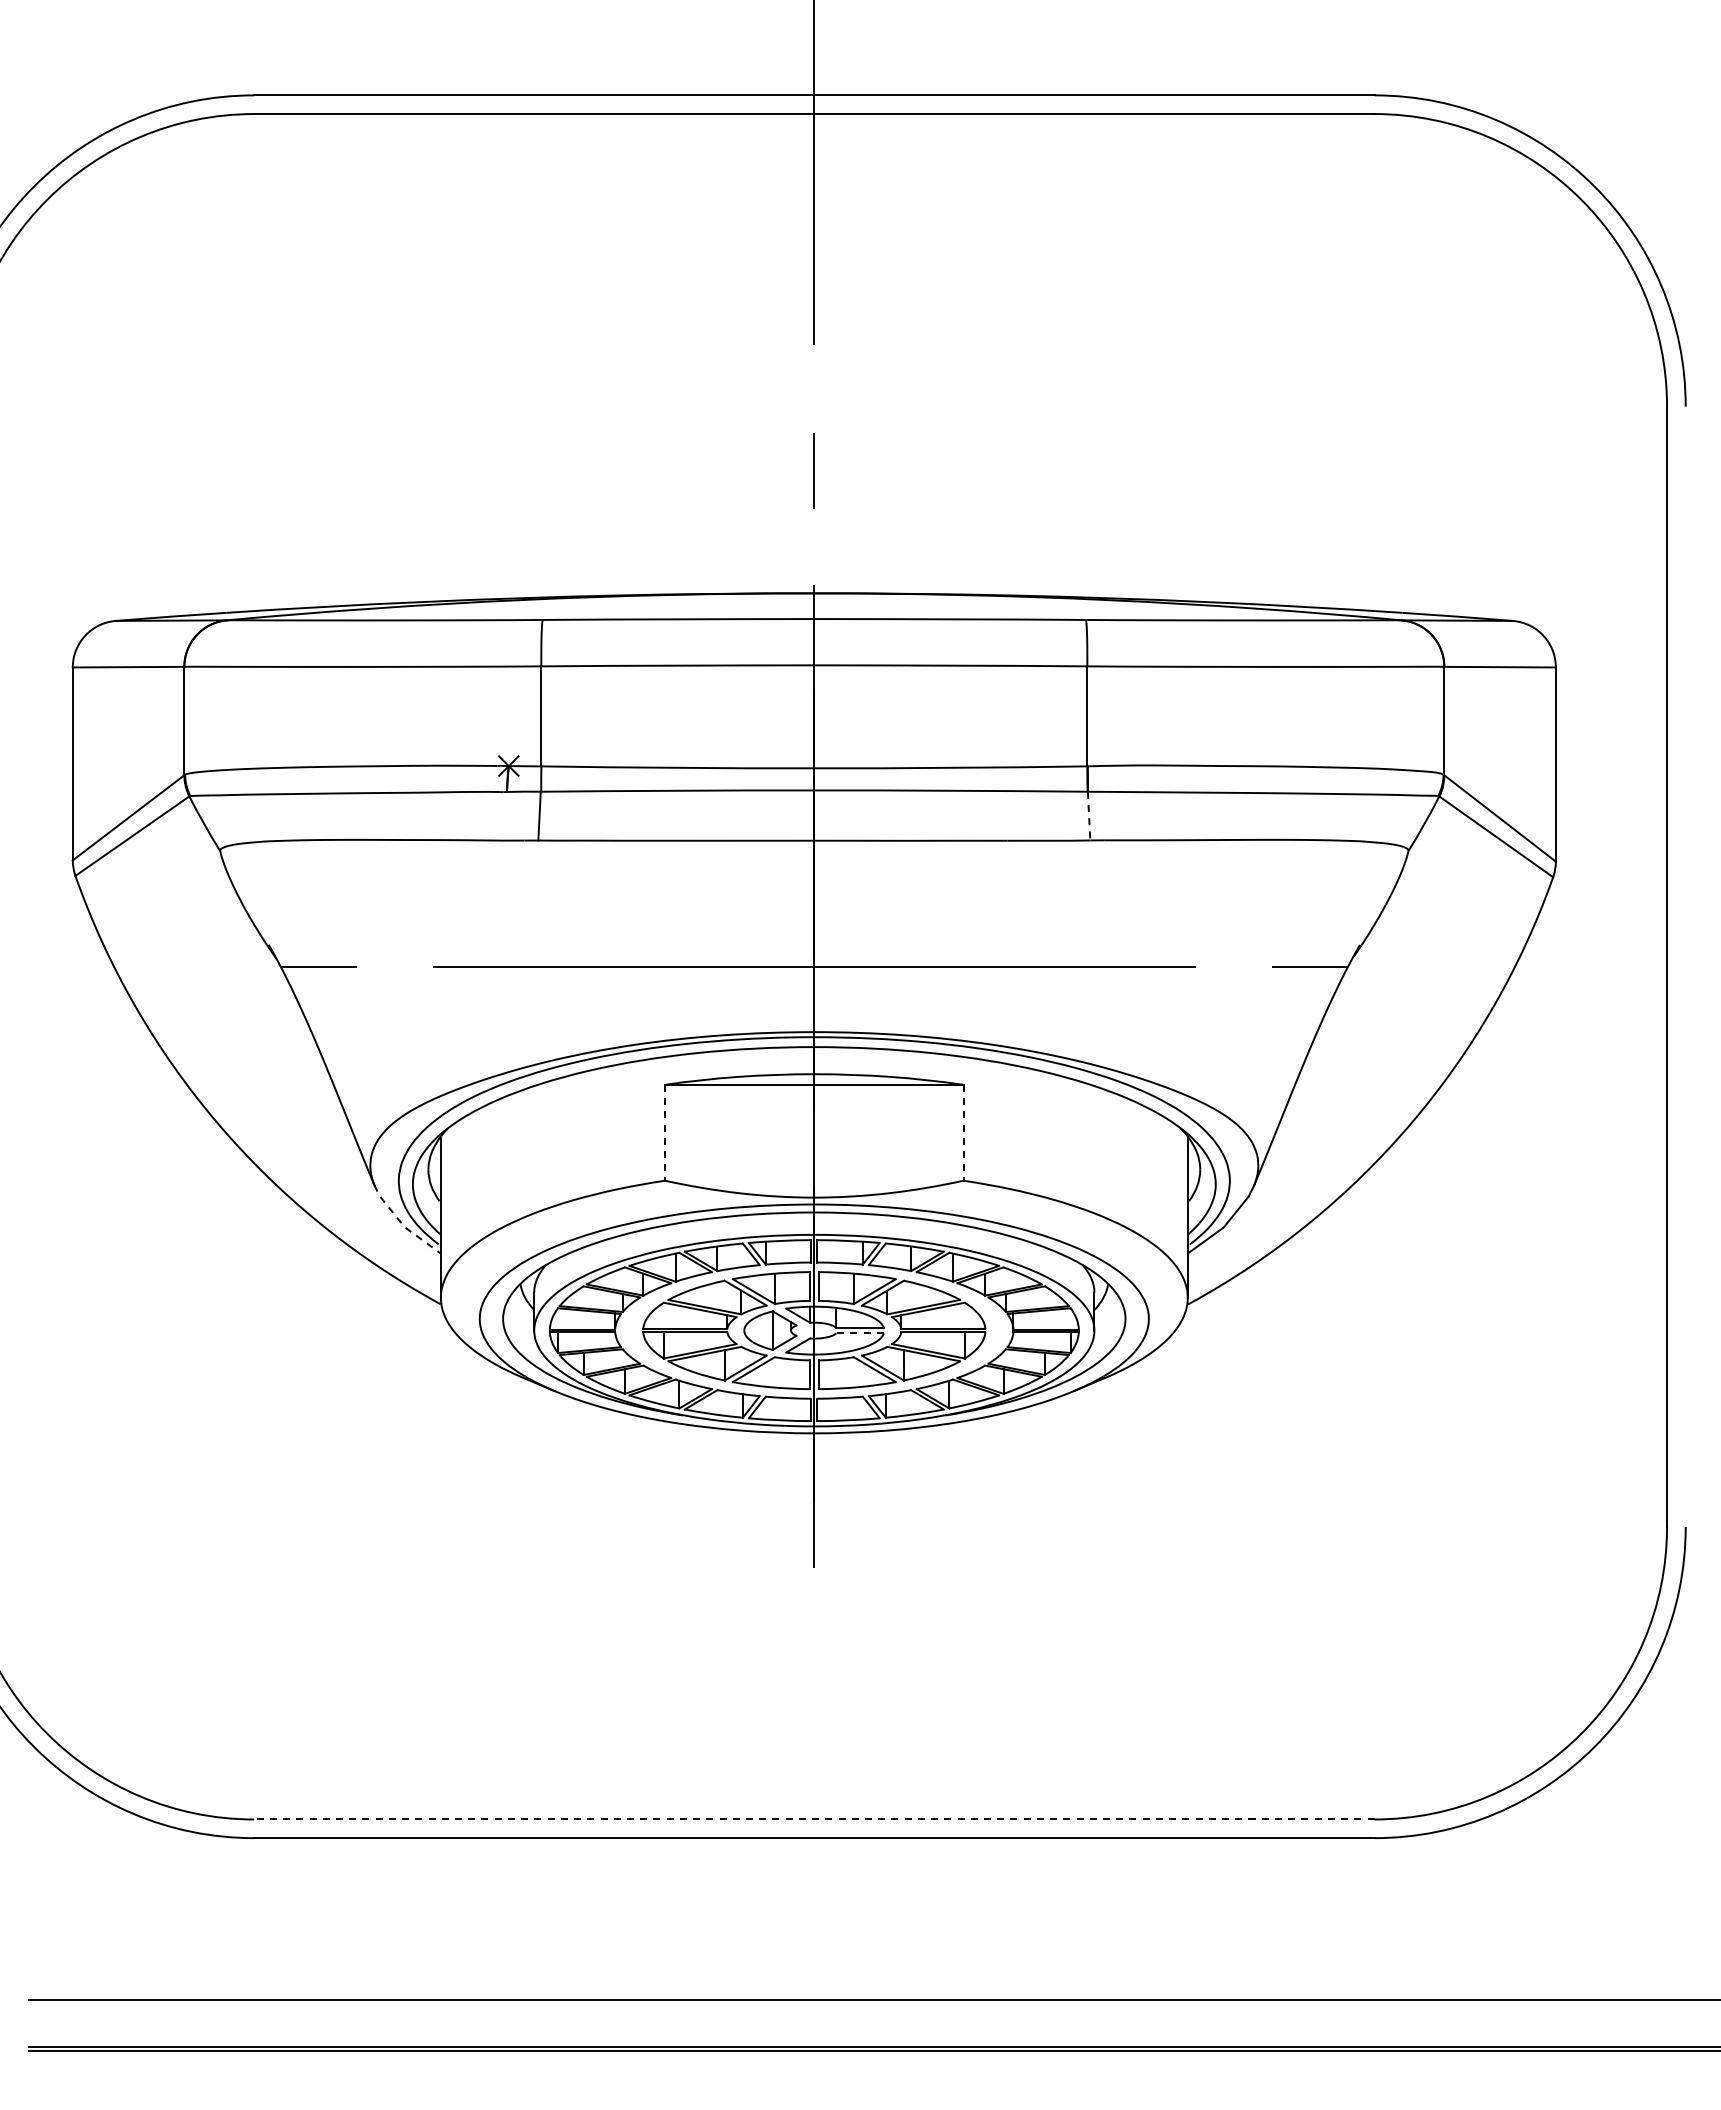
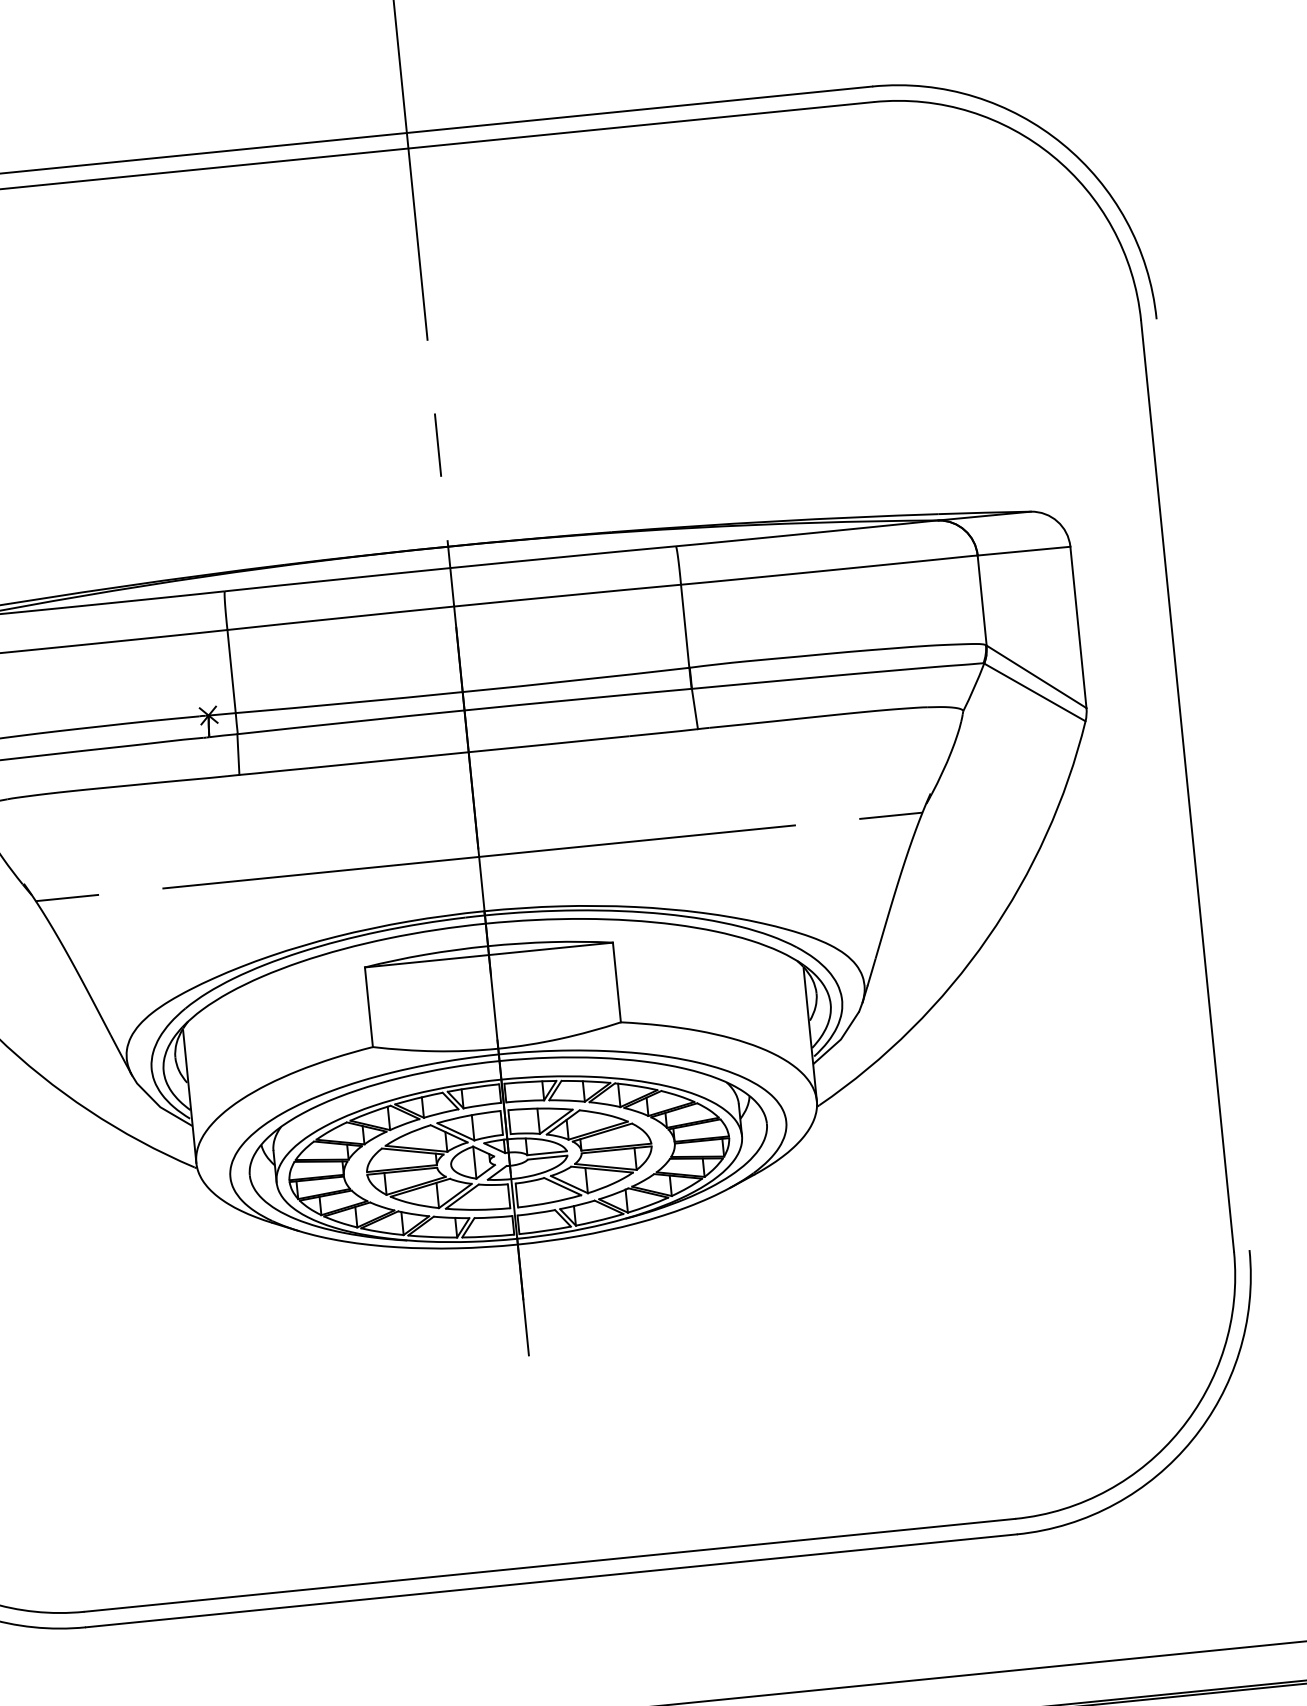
line: (1089, 816) -> (695, 709), dashed -> solid
line: (665, 1132) -> (369, 1006), dashed -> solid
line: (963, 1132) -> (616, 982), dashed -> solid
line: (402, 1224) -> (158, 1105), dashed -> solid
line: (860, 1333) -> (547, 1157), dashed -> solid
line: (813, 1819) -> (549, 1565), dashed -> solid

